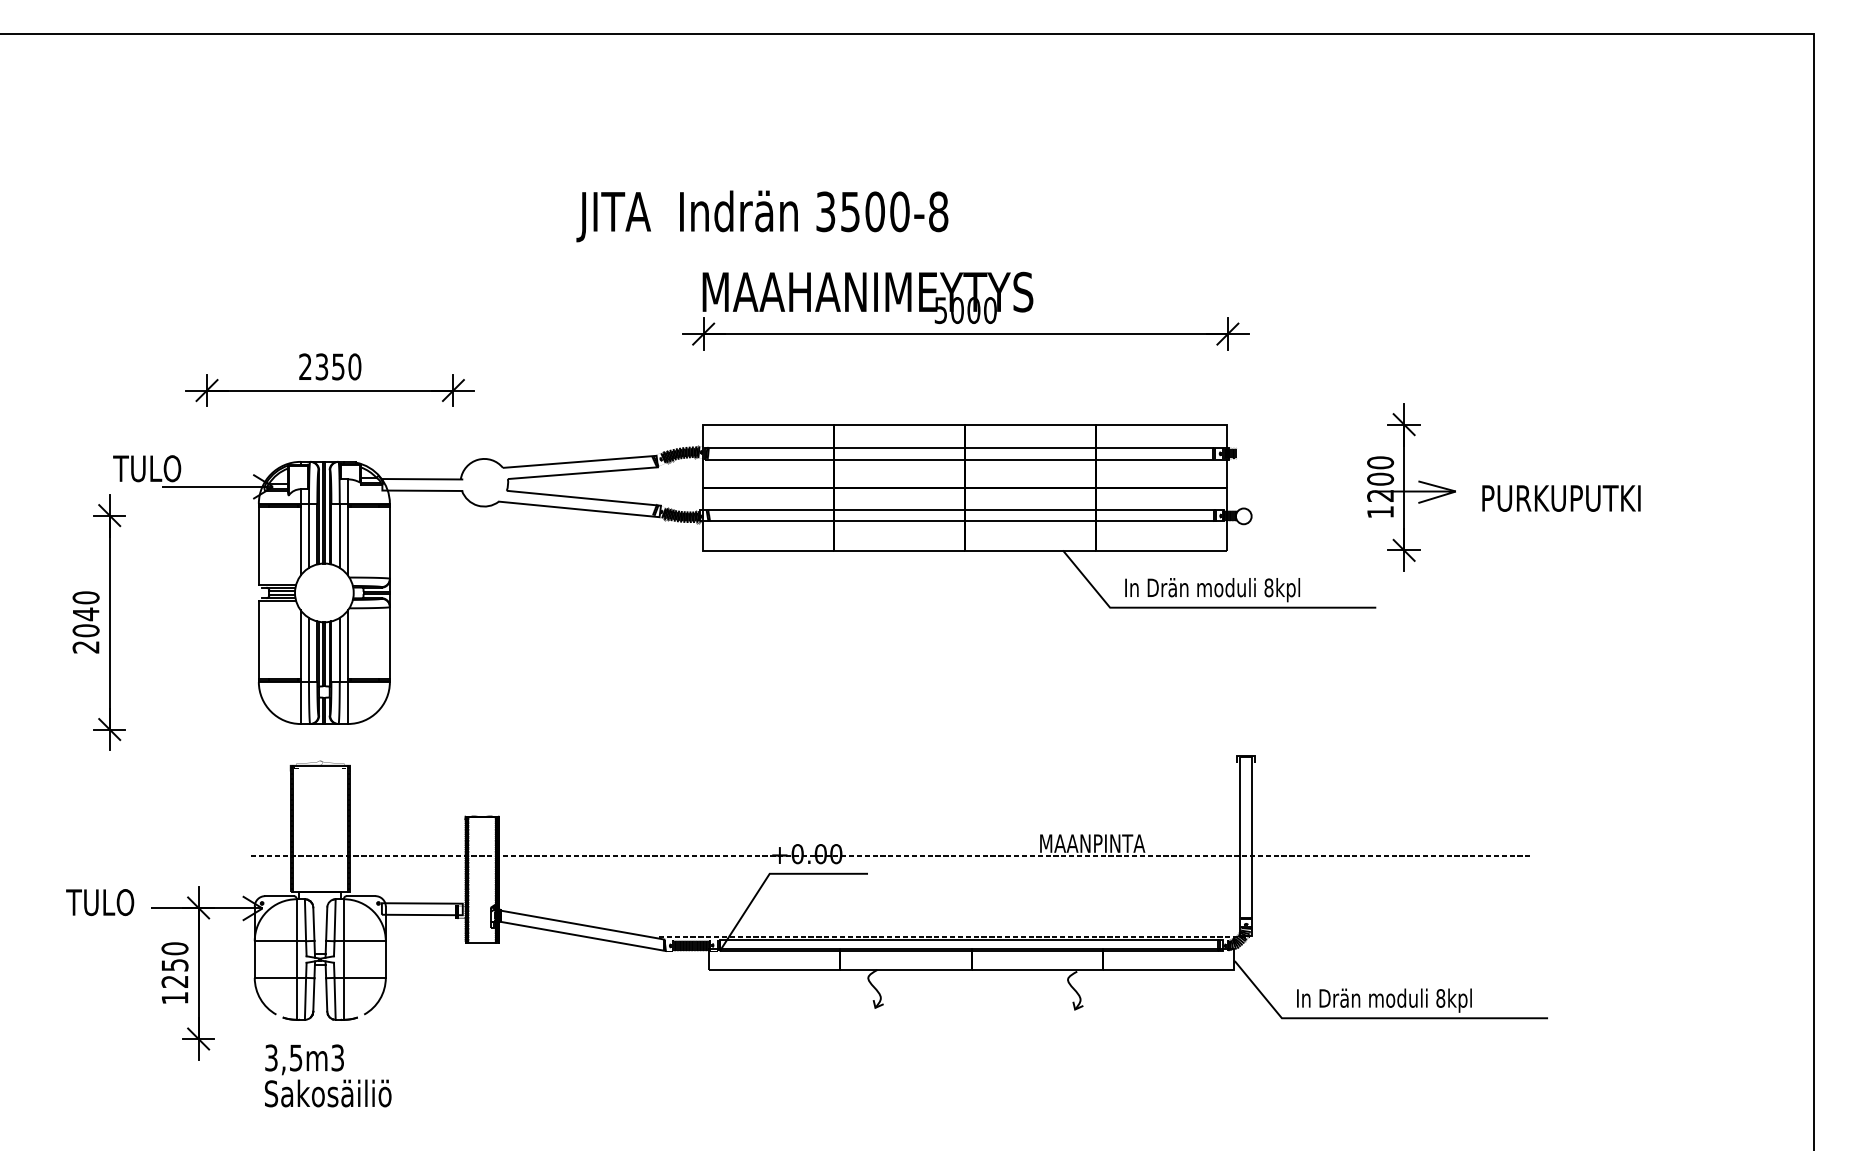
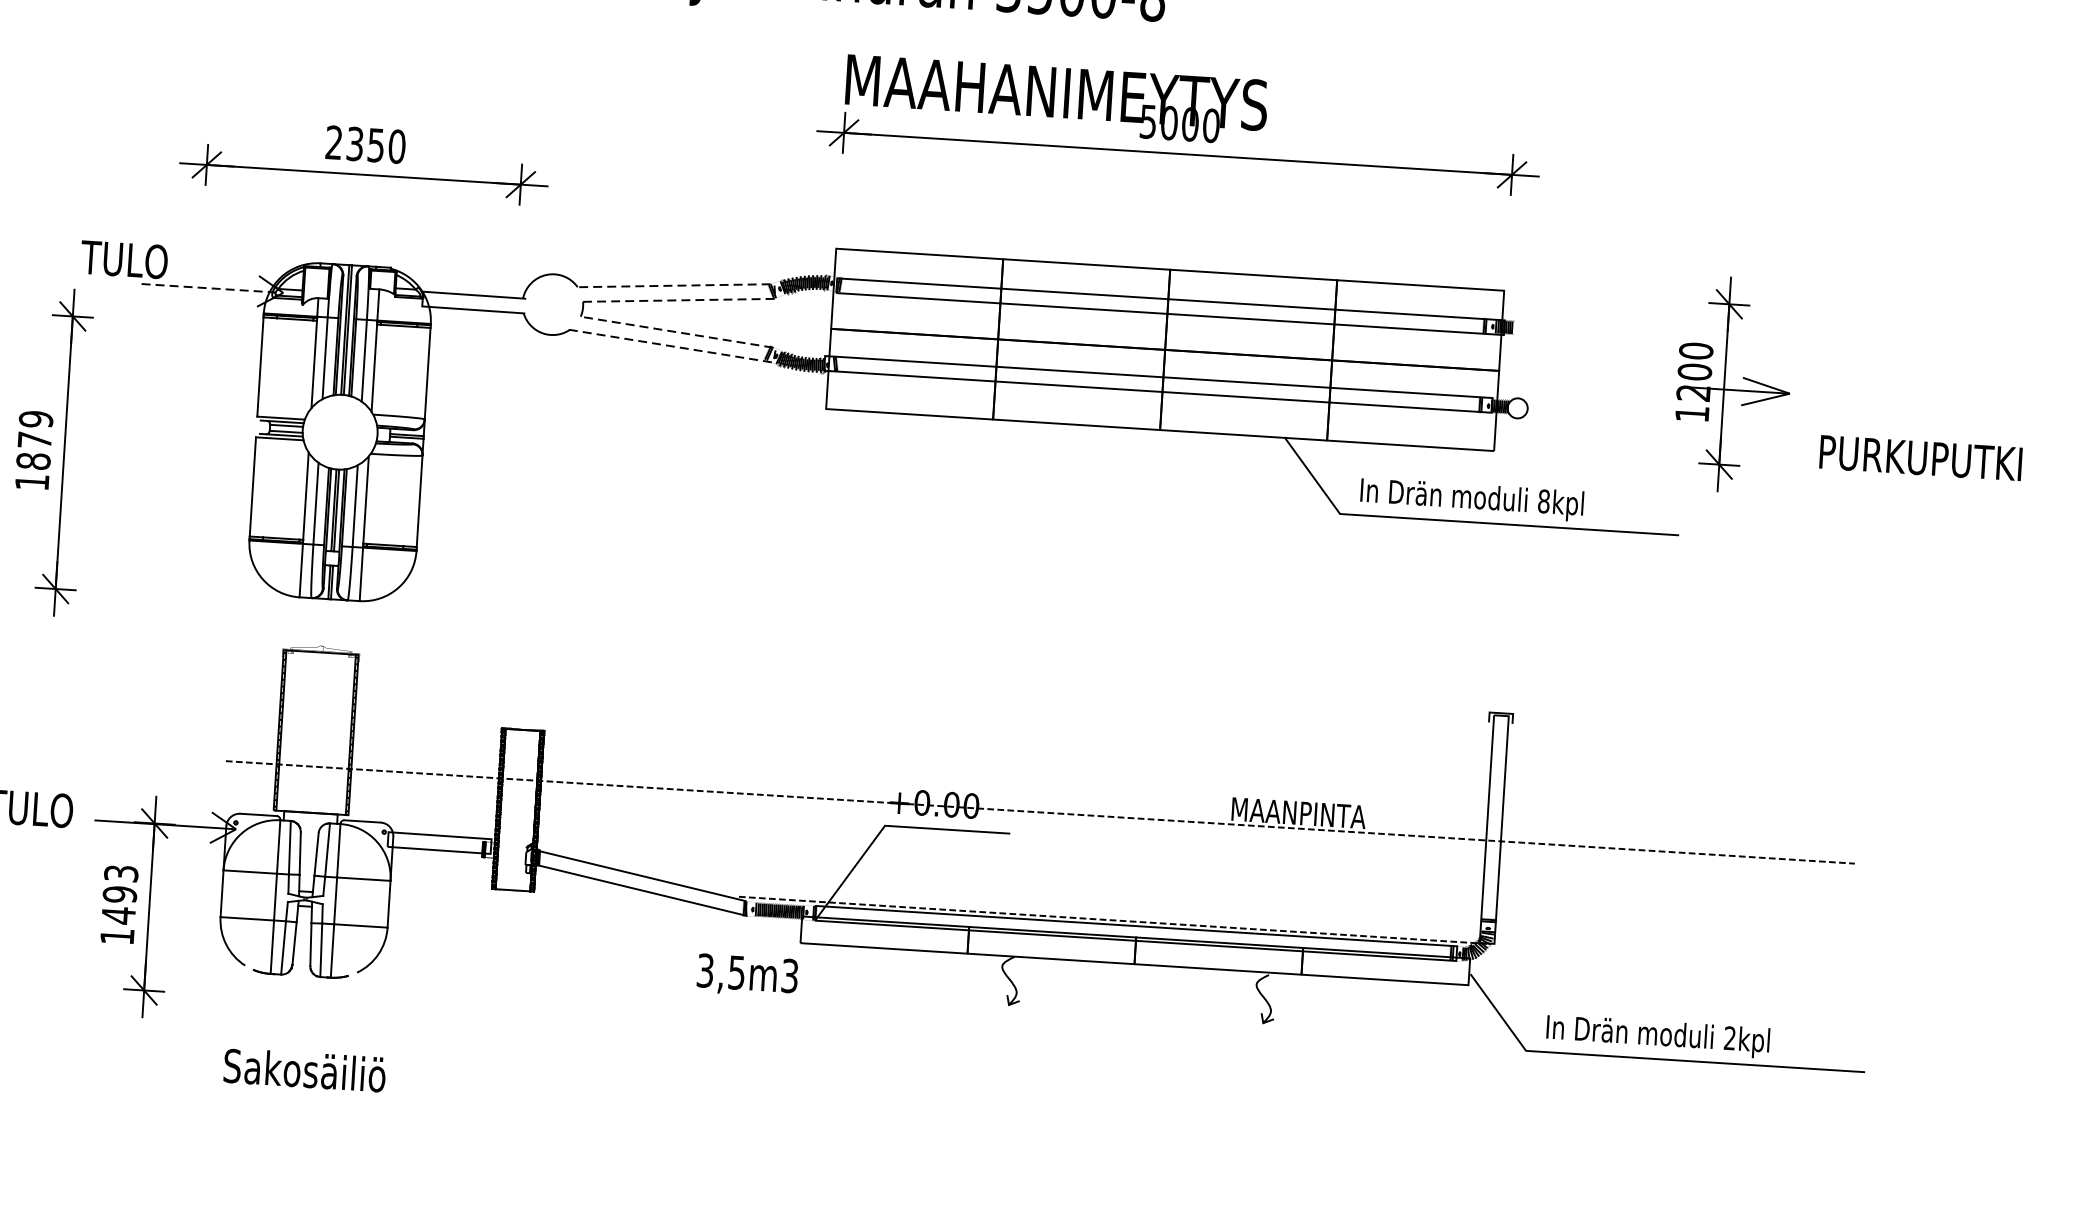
line: (657, 459) -> (775, 288), solid -> dashed
line: (217, 486) -> (212, 288), solid -> dashed
text: (1561, 498) -> (1920, 458), moved
line: (659, 515) -> (773, 360), solid -> dashed
text: (85, 622) -> (33, 450), 2040 -> 1879
text: (174, 965) -> (119, 894), 1250 -> 1493
text: (1440, 998) -> (1729, 1038), 8kpl -> 2kpl
text: (304, 1059) -> (747, 975), moved

